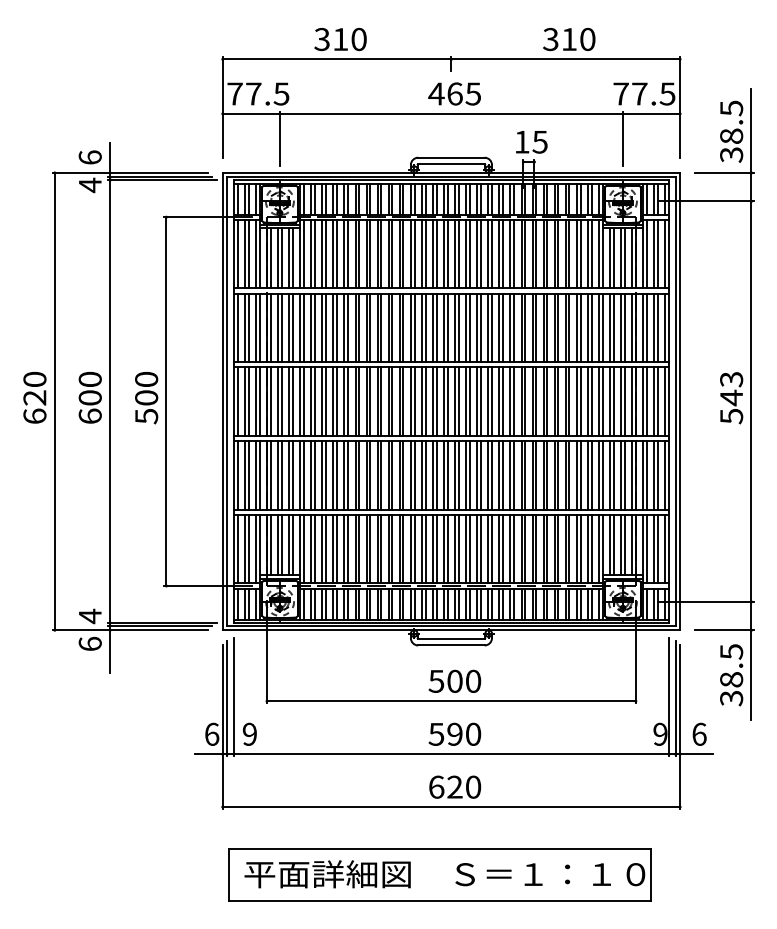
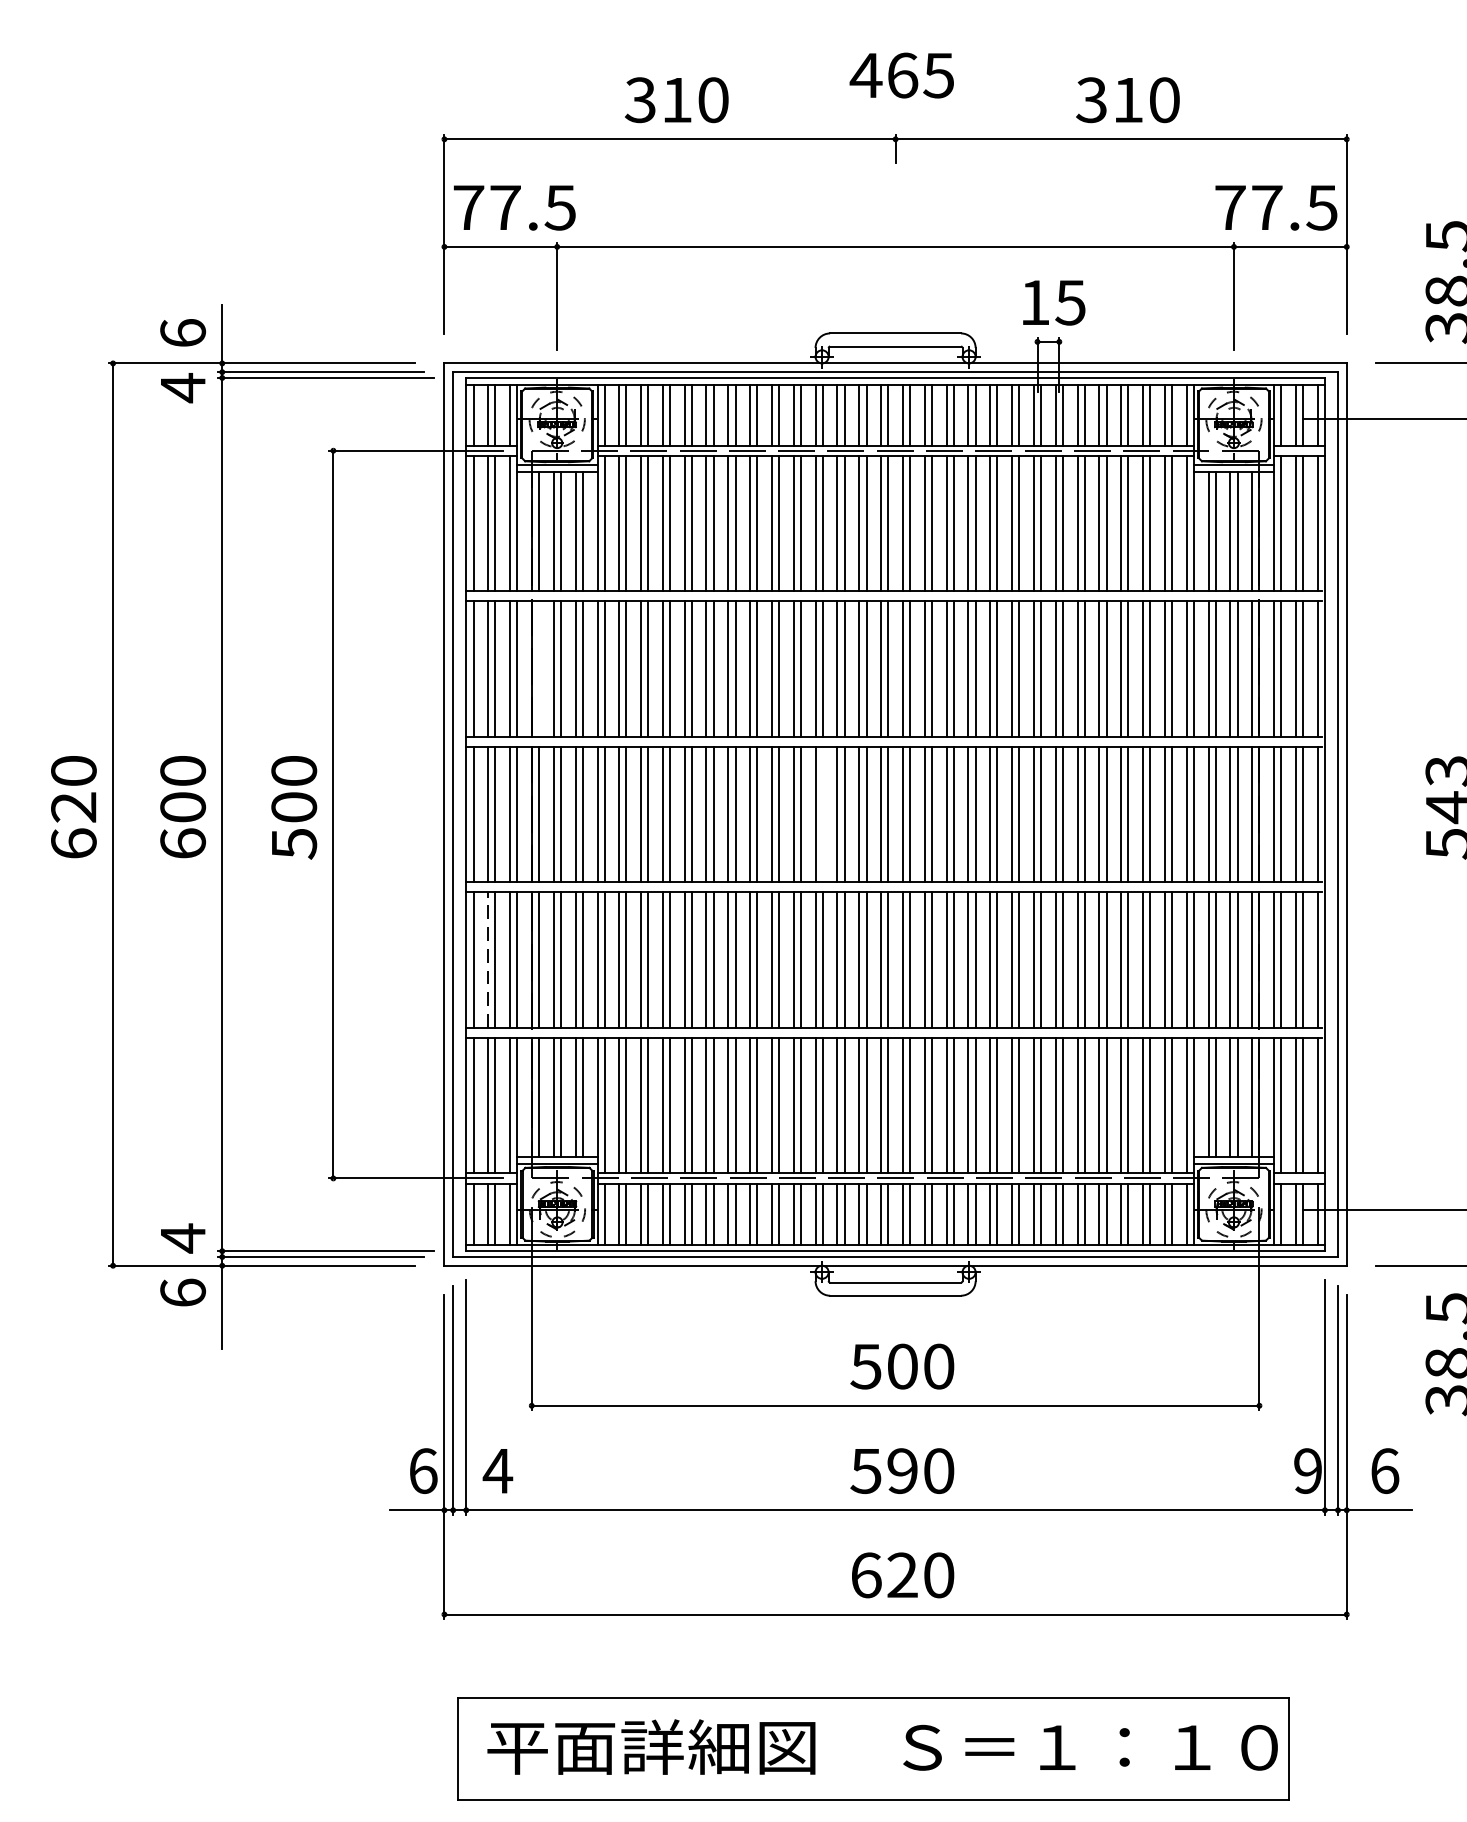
text: (454, 93) -> (901, 74), moved
line: (270, 327) -> (538, 668), removed
line: (414, 401) -> (822, 814), removed
line: (244, 474) -> (487, 958), solid -> dashed
text: (249, 733) -> (497, 1469), 9 -> 4

